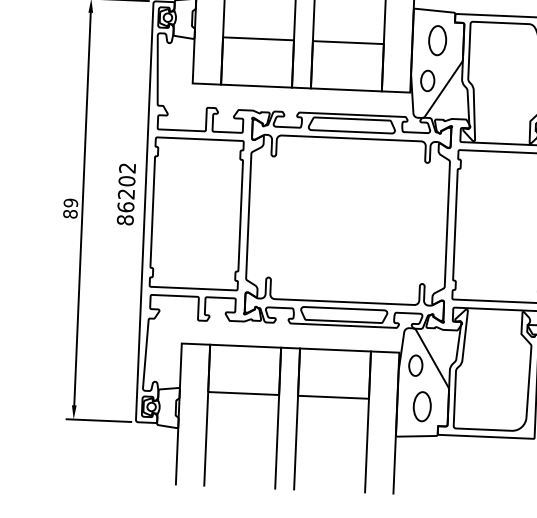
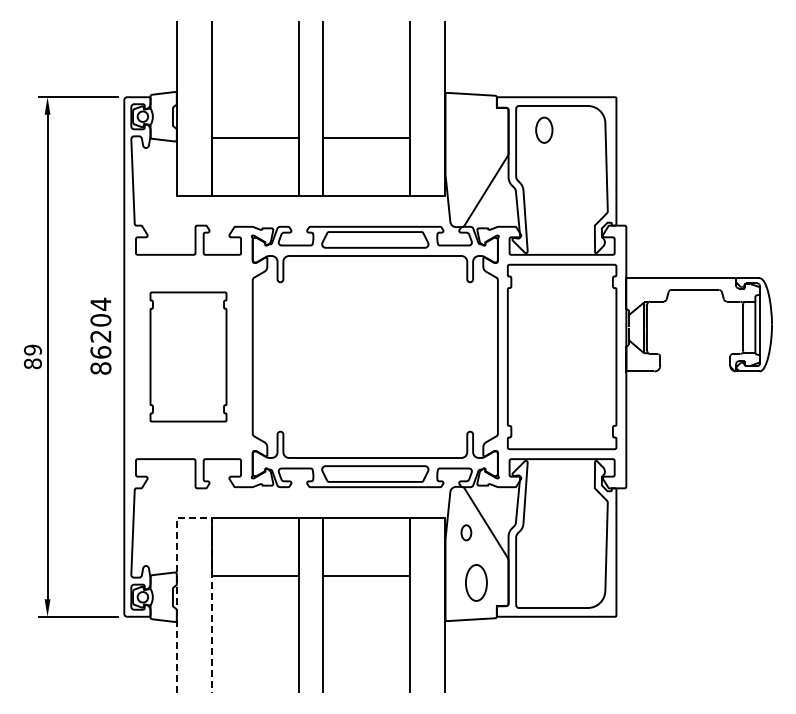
part: (437, 40) -> (476, 130), removed
part: (427, 80) -> (544, 129), moved
text: (127, 168) -> (100, 304), 86202 -> 86204
part: (196, 213) -> (188, 356), size x0.7
line: (196, 344) -> (194, 517), solid -> dashed
part: (415, 365) -> (466, 532), size x0.6

